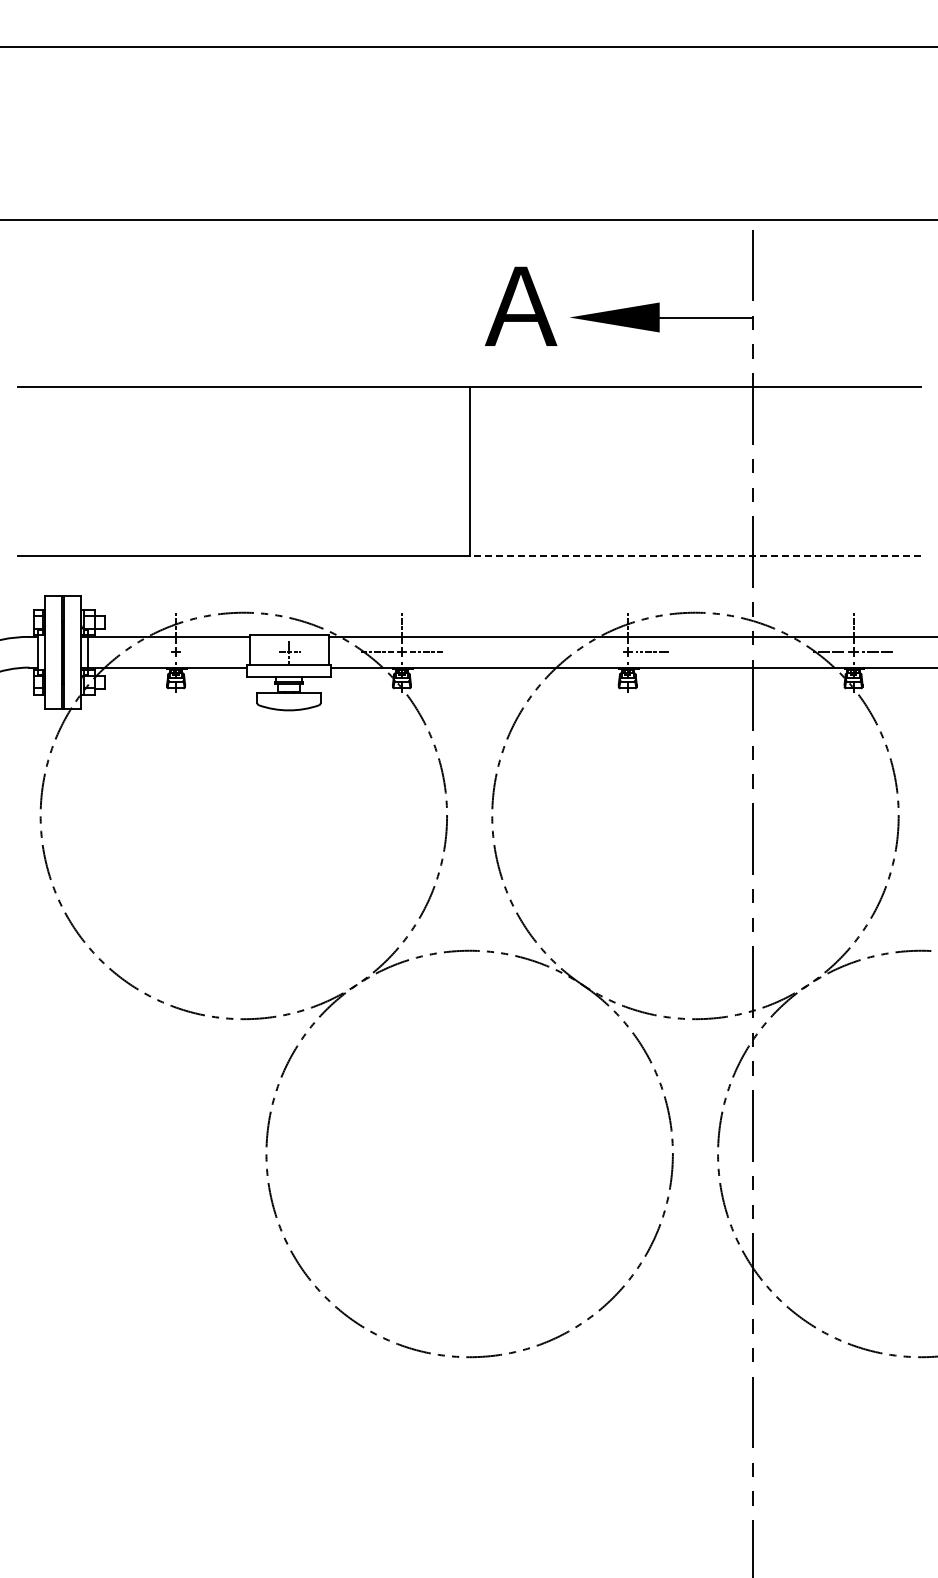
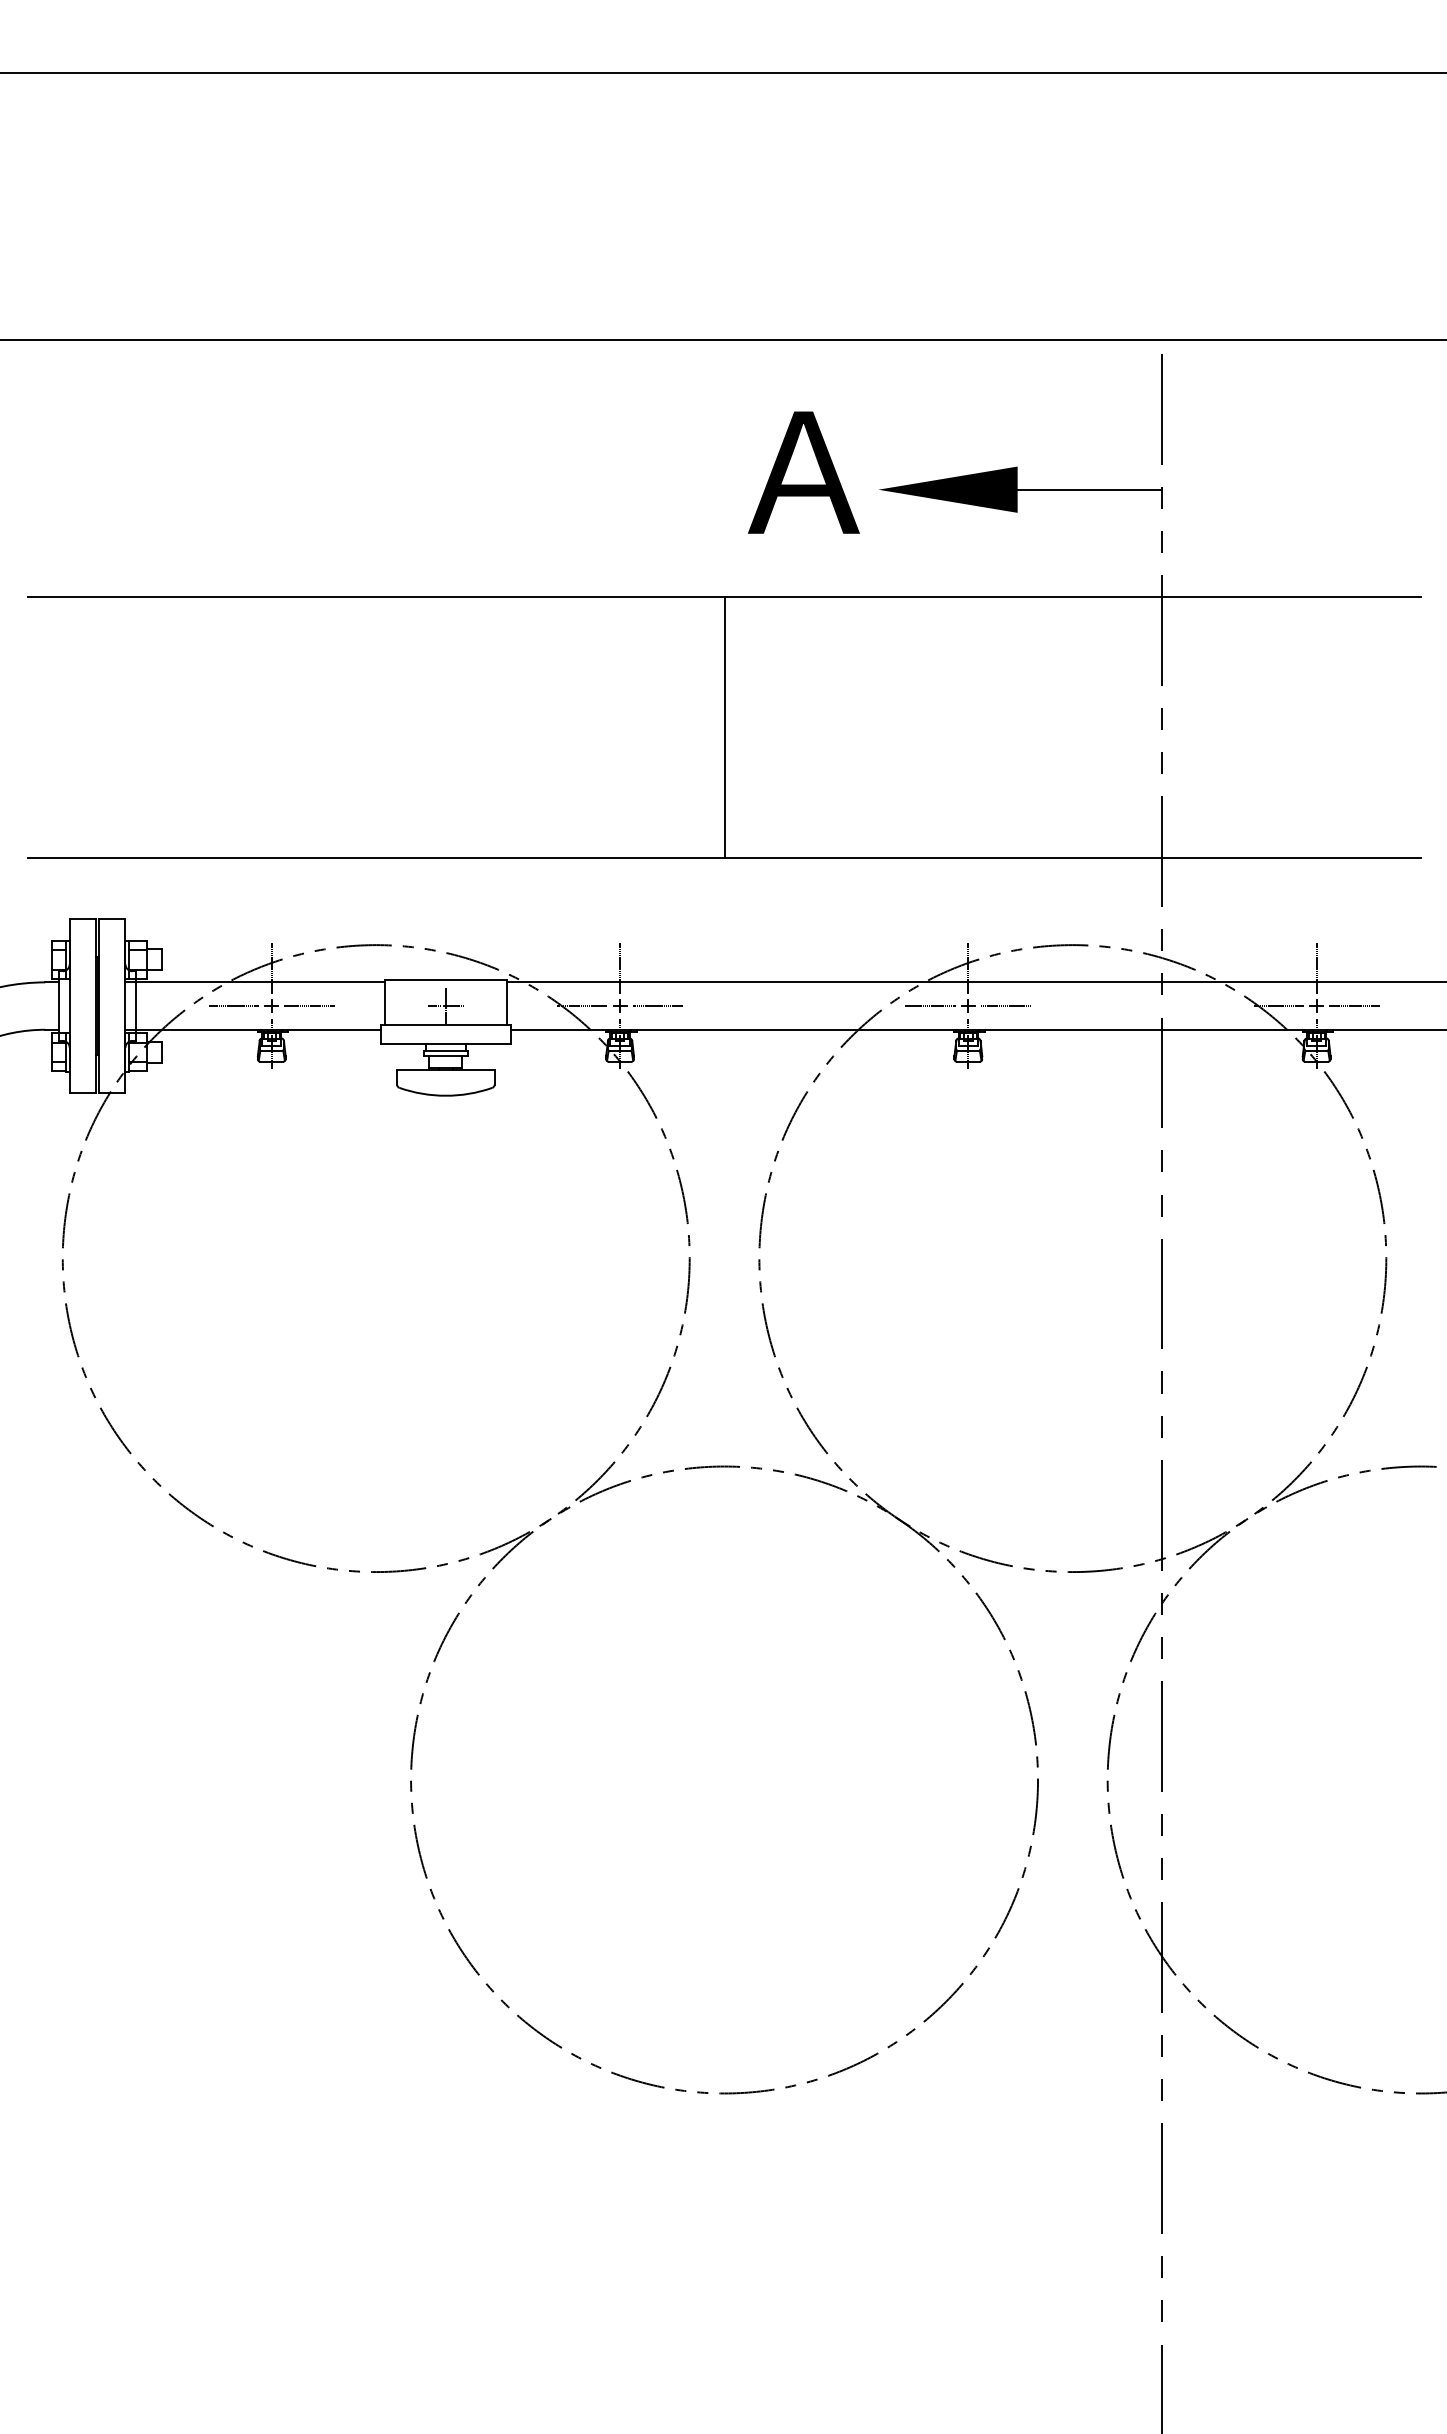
line: (695, 556) -> (1072, 858), dashed -> solid
line: (151, 652) -> (233, 1006), added
line: (200, 652) -> (309, 1006), added
line: (602, 652) -> (929, 1006), added

